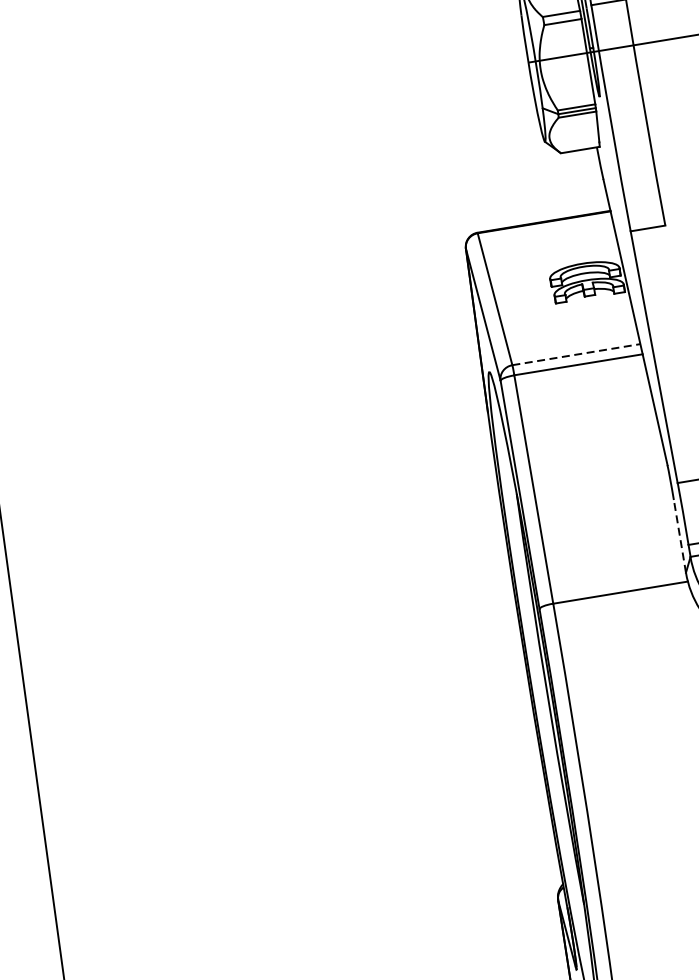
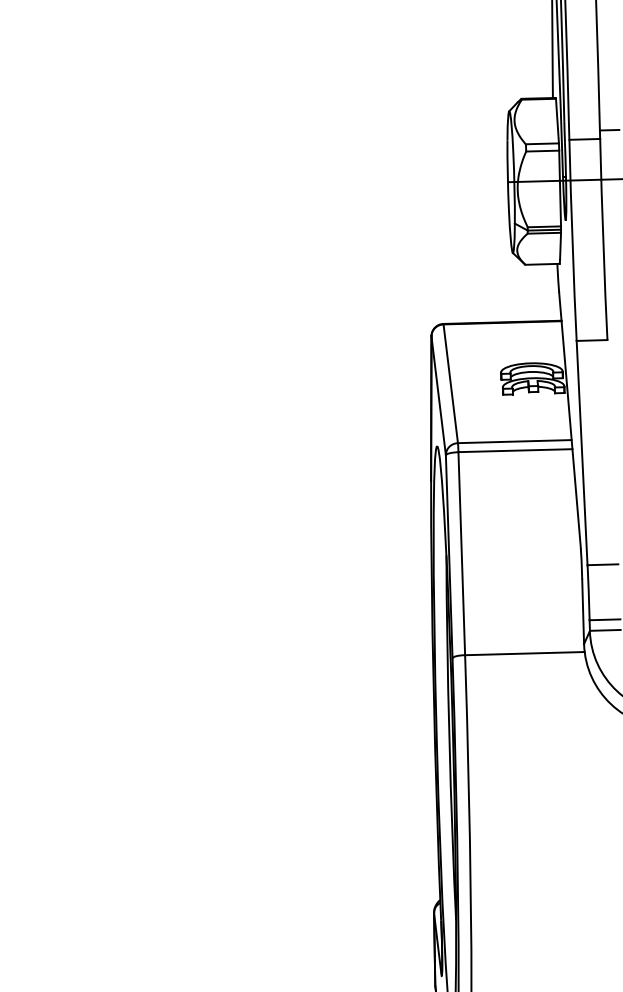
line: (576, 354) -> (514, 441), dashed -> solid
line: (680, 535) -> (583, 611), dashed -> solid

